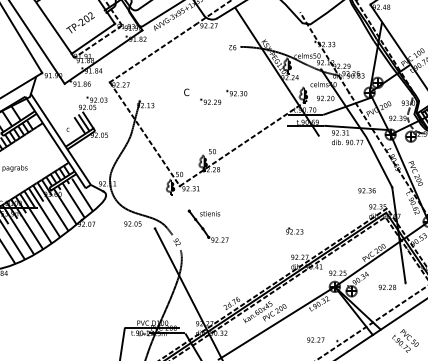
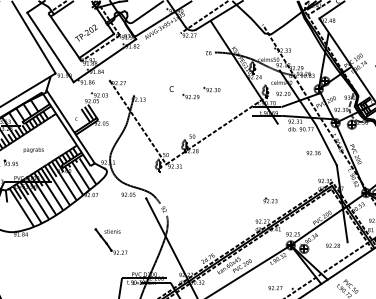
line: (154, 53) -> (145, 57), removed
text: (366, 191) -> (313, 153), moved
part: (207, 226) -> (110, 241), moved
part: (294, 231) -> (270, 200), moved

